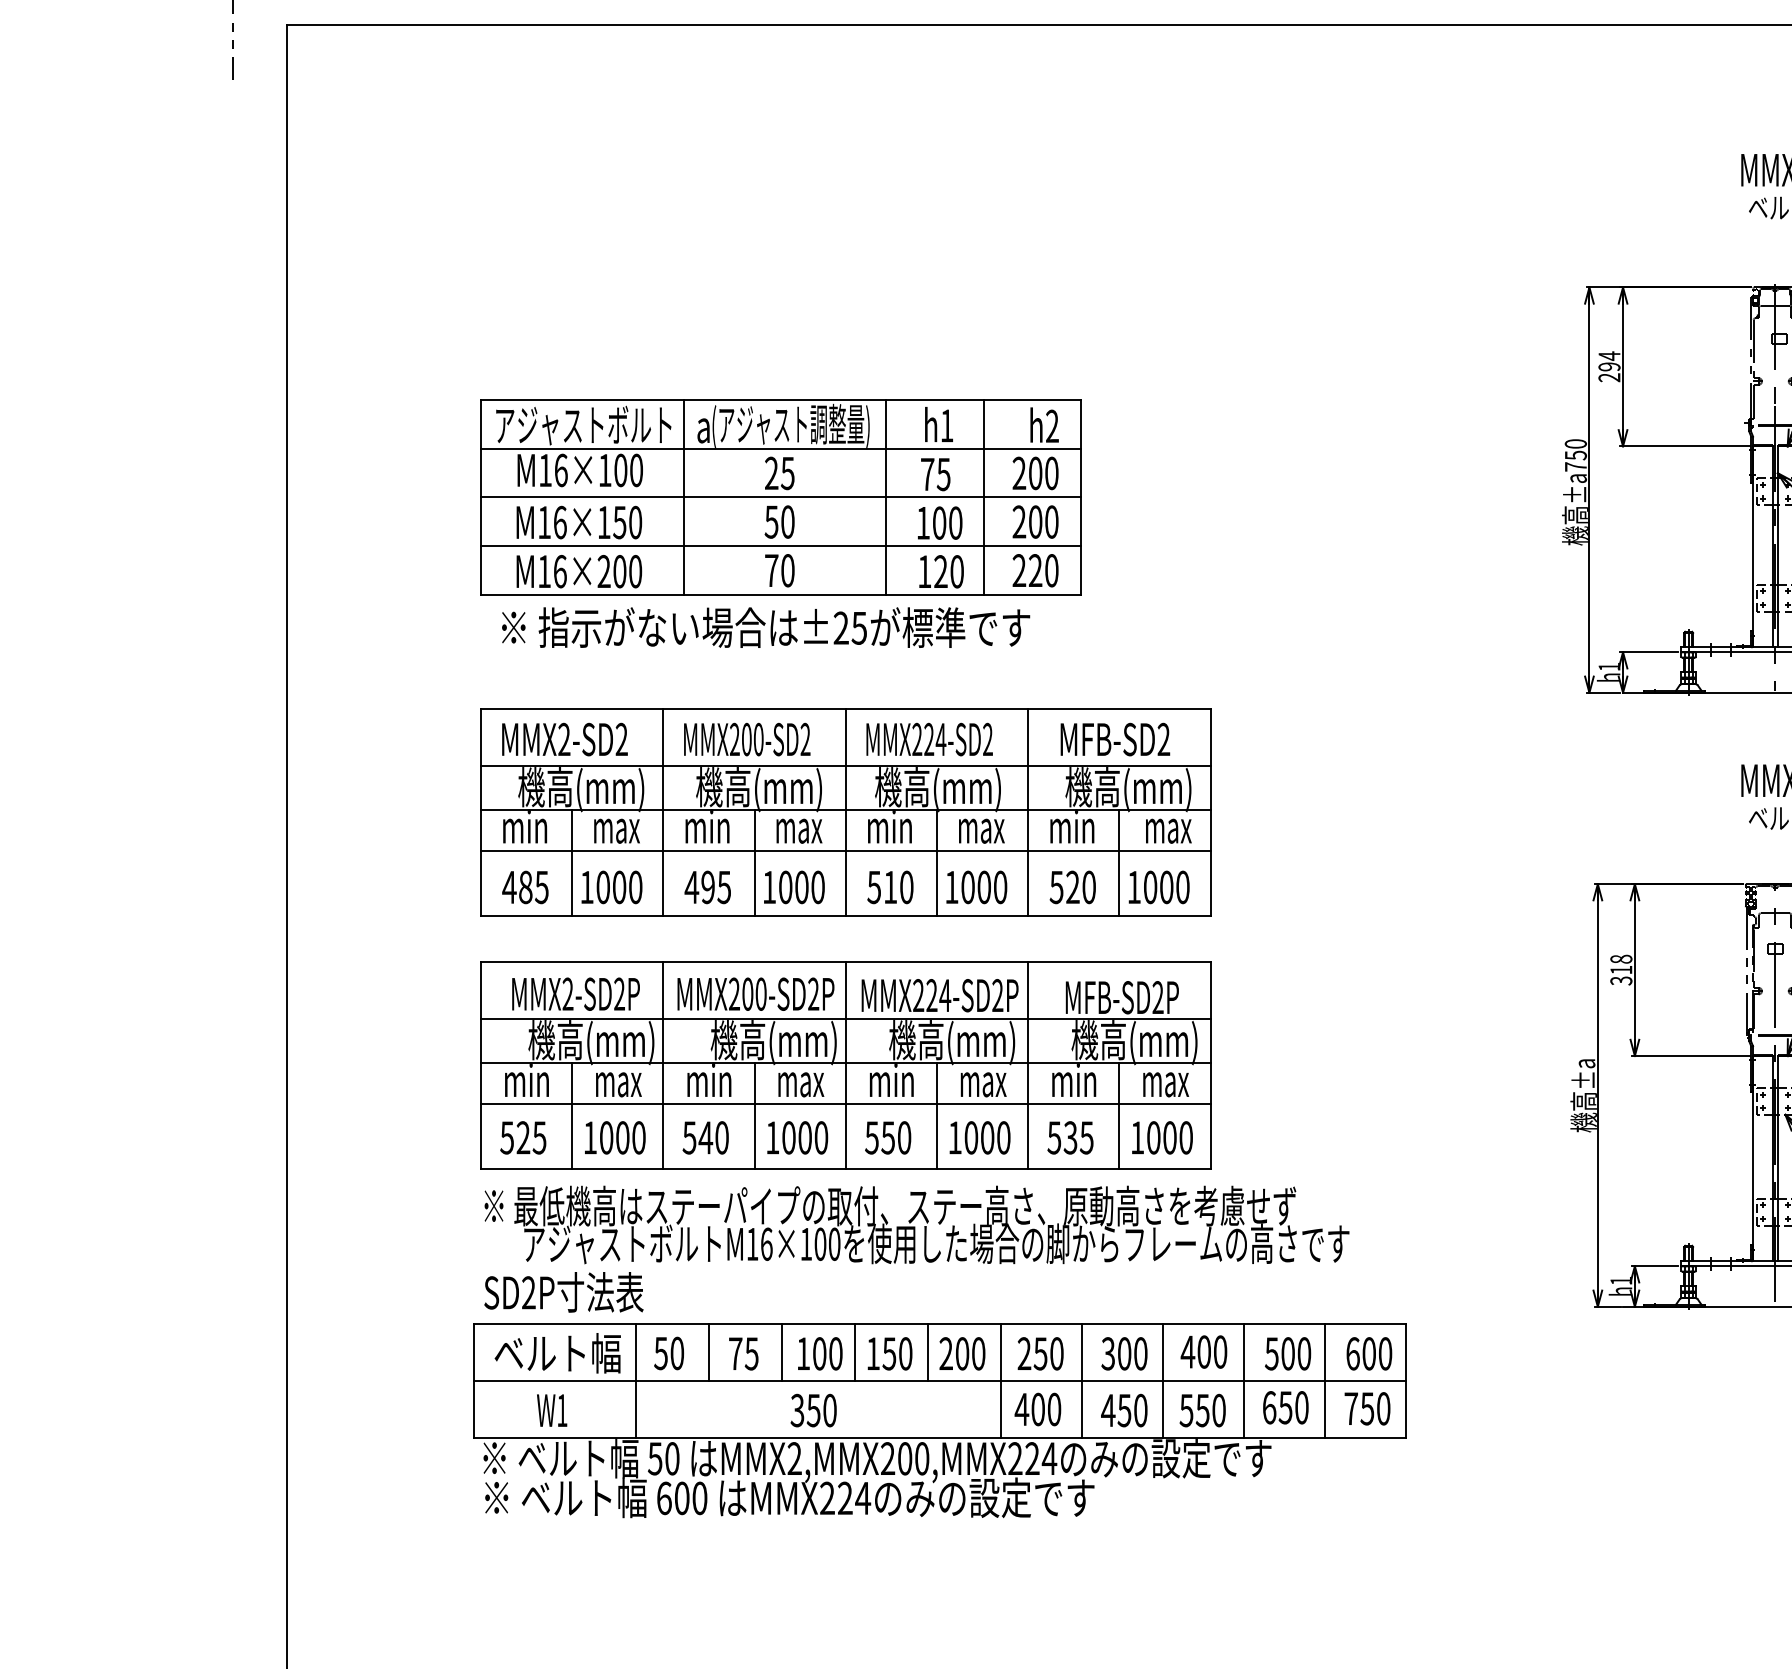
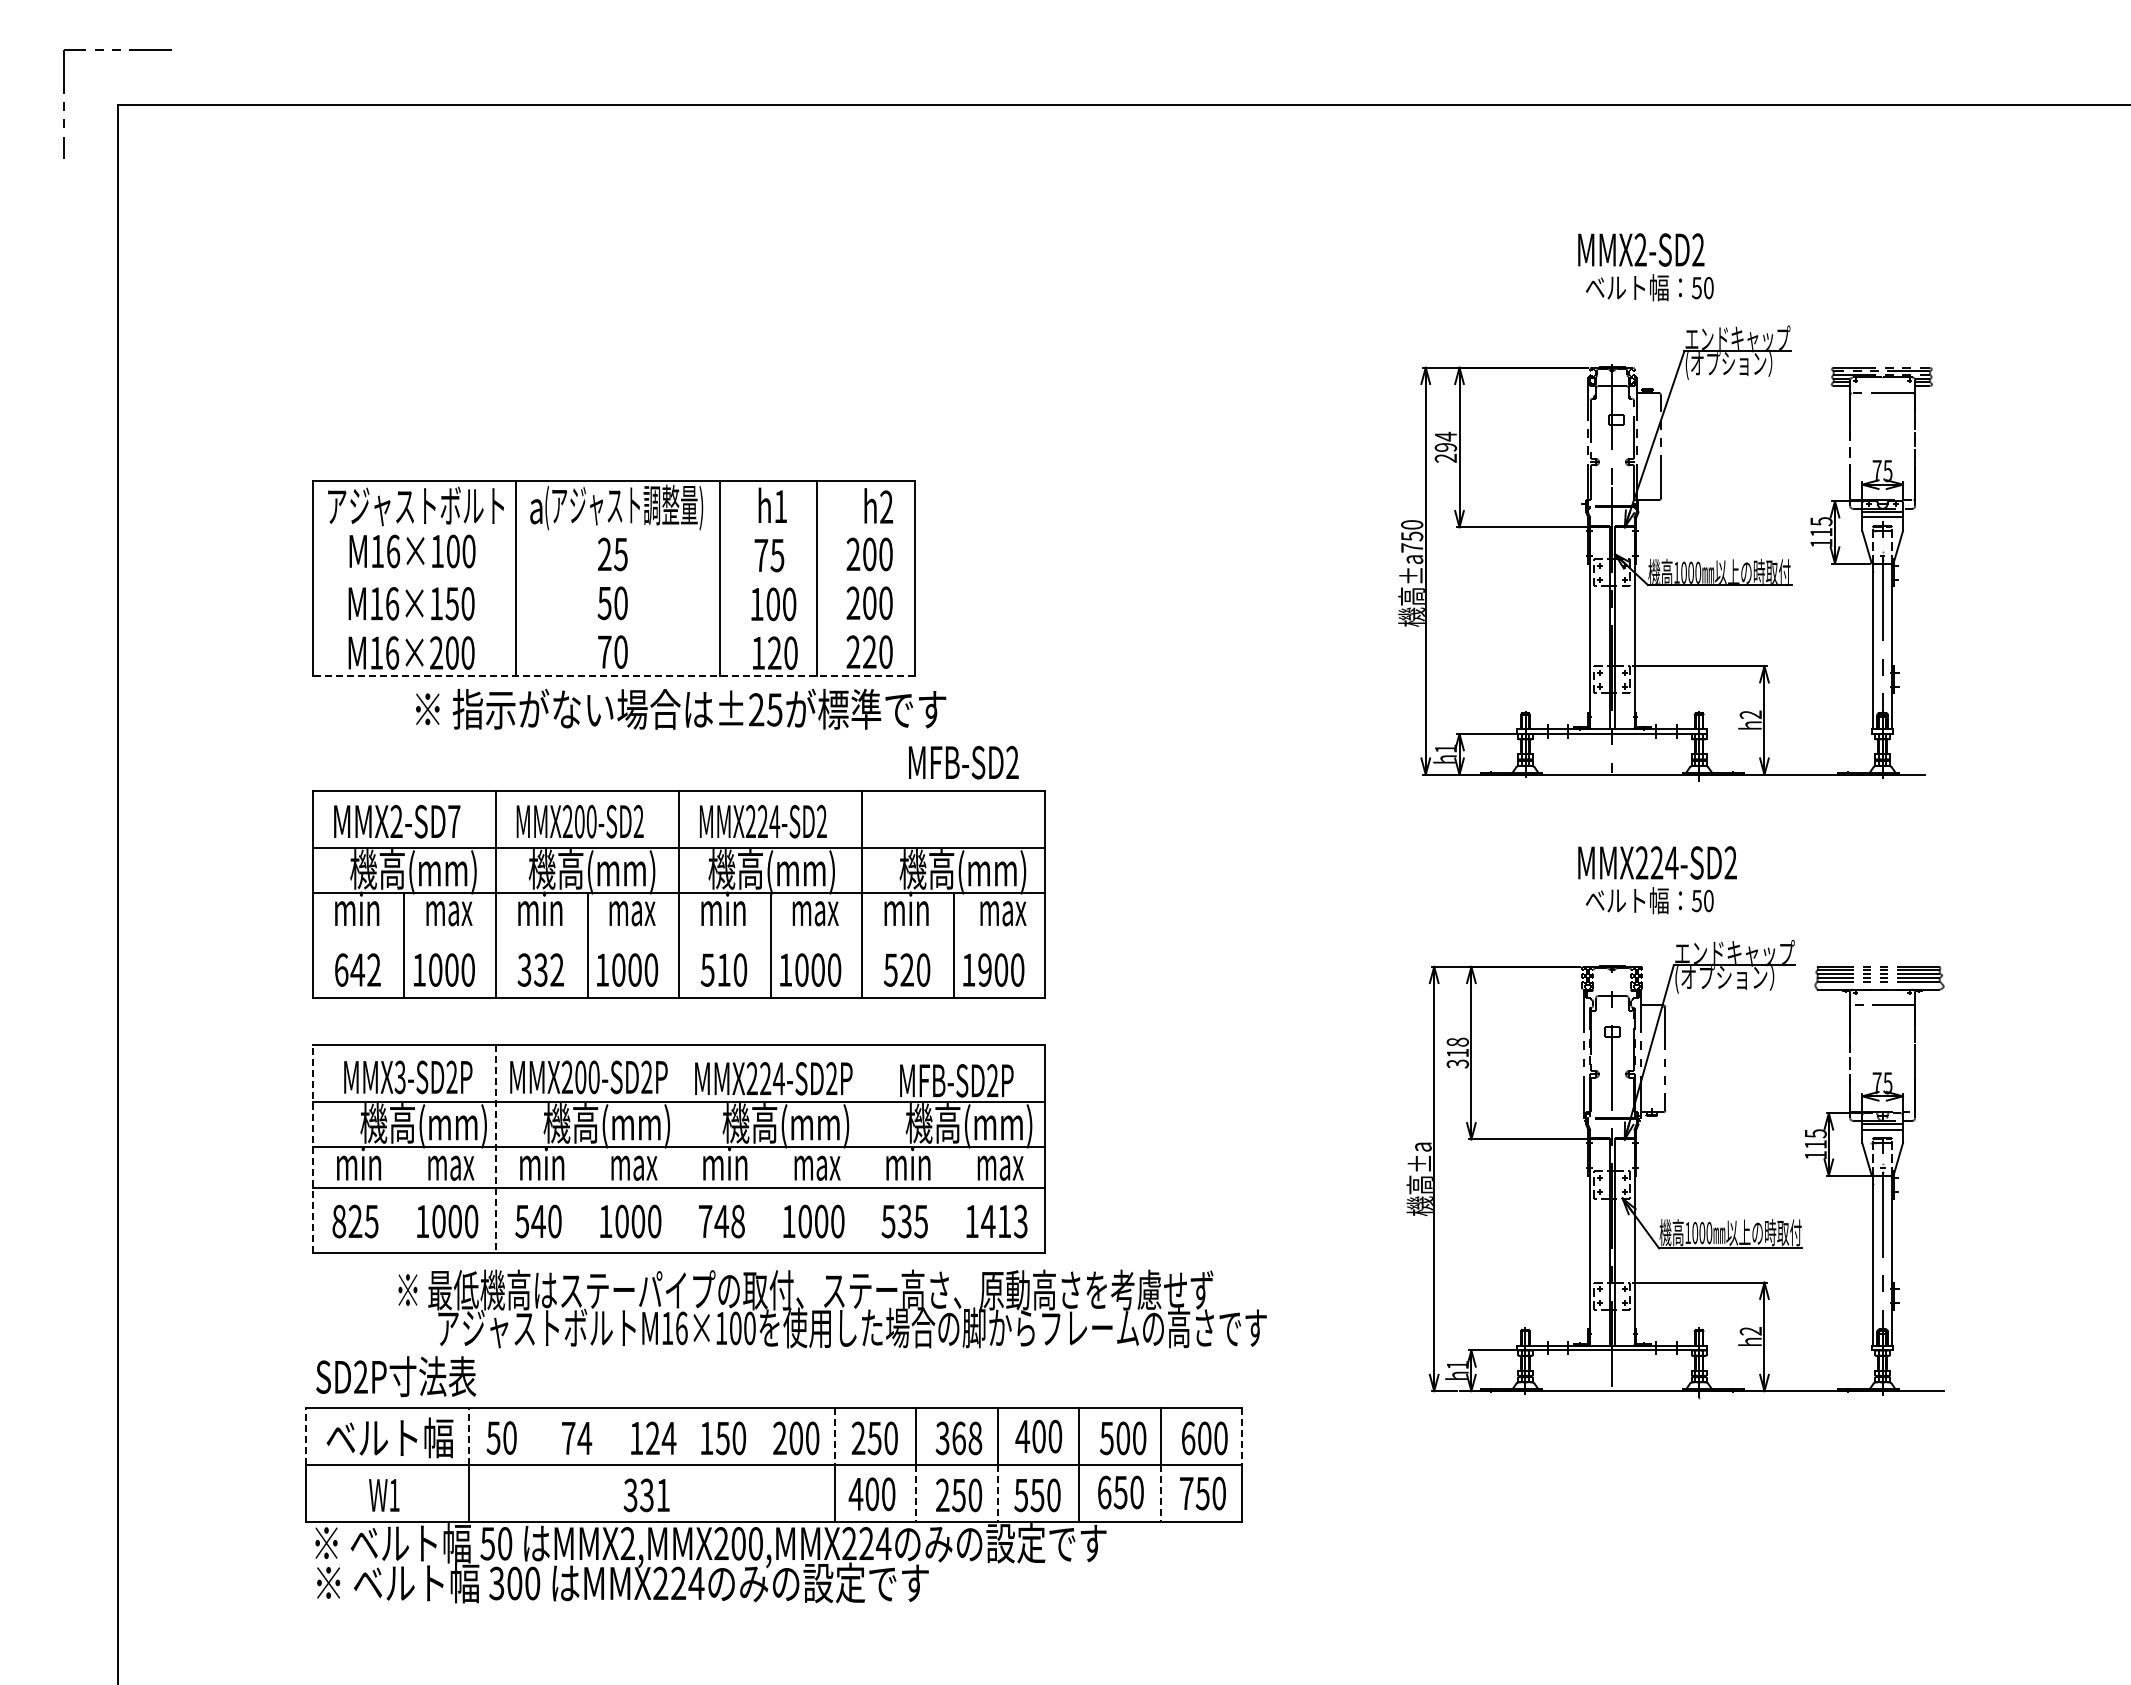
line: (780, 448) -> (613, 529), removed
line: (780, 497) -> (613, 578), removed
line: (780, 546) -> (613, 627), removed
line: (780, 594) -> (613, 676), solid -> dashed
text: (766, 626) -> (681, 708), moved
text: (622, 738) -> (454, 820), MMX2-SD2 -> MMX2-SD7
text: (1115, 739) -> (963, 762), moved
line: (845, 850) -> (678, 933), removed
text: (525, 886) -> (357, 969), 485 -> 642
text: (707, 886) -> (540, 969), 495 -> 332
text: (1149, 886) -> (984, 969), 1000 -> 1900
text: (567, 994) -> (399, 1077), MMX2-SD2P -> MMX3-SD2P
line: (480, 1065) -> (312, 1148), solid -> dashed
line: (662, 1065) -> (495, 1148), solid -> dashed
line: (846, 1065) -> (679, 1148), removed
line: (1028, 1065) -> (862, 1148), removed
line: (572, 1115) -> (404, 1199), removed
line: (754, 1115) -> (587, 1199), removed
line: (936, 1115) -> (770, 1199), removed
line: (1119, 1115) -> (953, 1199), removed
text: (507, 1137) -> (339, 1221), 525 -> 825
text: (887, 1137) -> (721, 1221), 550 -> 748
text: (1169, 1137) -> (1004, 1221), 1000 -> 1413
text: (916, 1224) -> (832, 1308), moved
line: (473, 1351) -> (305, 1436), solid -> dashed
line: (635, 1351) -> (468, 1436), solid -> dashed
line: (708, 1351) -> (541, 1436), removed
line: (782, 1351) -> (615, 1436), removed
line: (855, 1351) -> (688, 1436), removed
line: (927, 1351) -> (761, 1436), removed
line: (1000, 1352) -> (834, 1437), solid -> dashed
line: (1405, 1352) -> (1241, 1437), solid -> dashed
text: (751, 1353) -> (584, 1438), 75 -> 74
text: (828, 1353) -> (661, 1438), 100 -> 124
text: (1132, 1353) -> (967, 1438), 300 -> 368
line: (1082, 1409) -> (916, 1494), solid -> dashed
text: (1108, 1409) -> (942, 1494), 450 -> 250
line: (1162, 1409) -> (997, 1494), solid -> dashed
line: (1325, 1409) -> (1160, 1494), solid -> dashed
text: (822, 1410) -> (655, 1495), 350 -> 331
text: (663, 1498) -> (496, 1583), 600 -> 300

